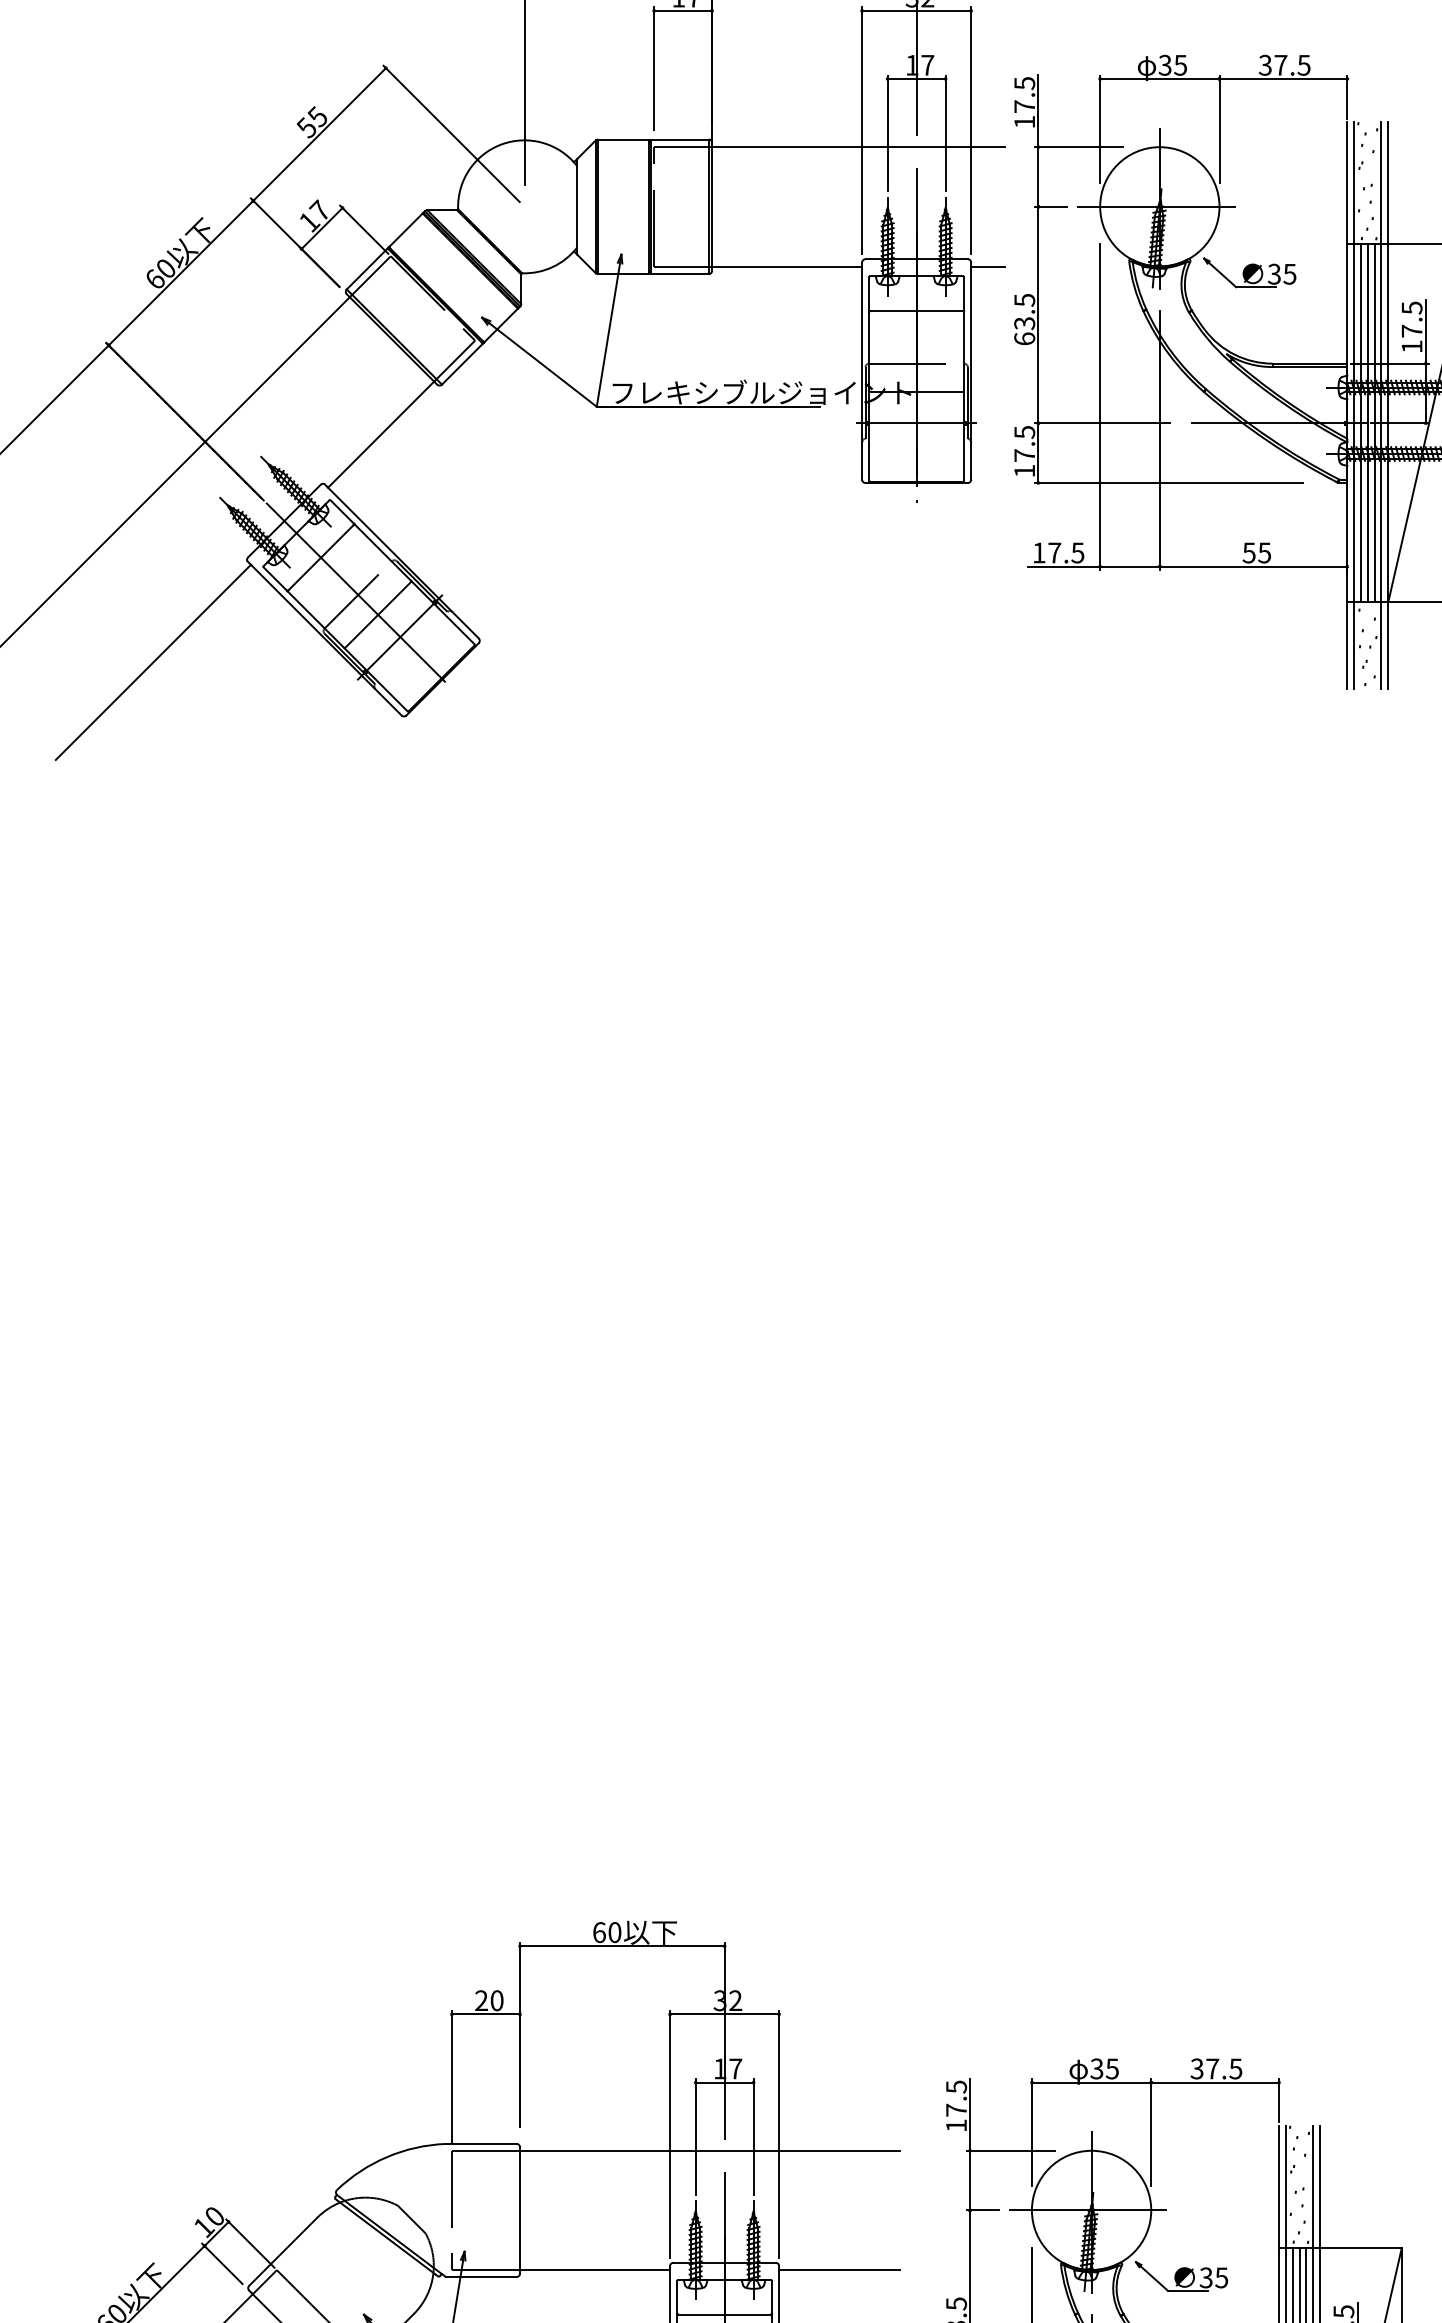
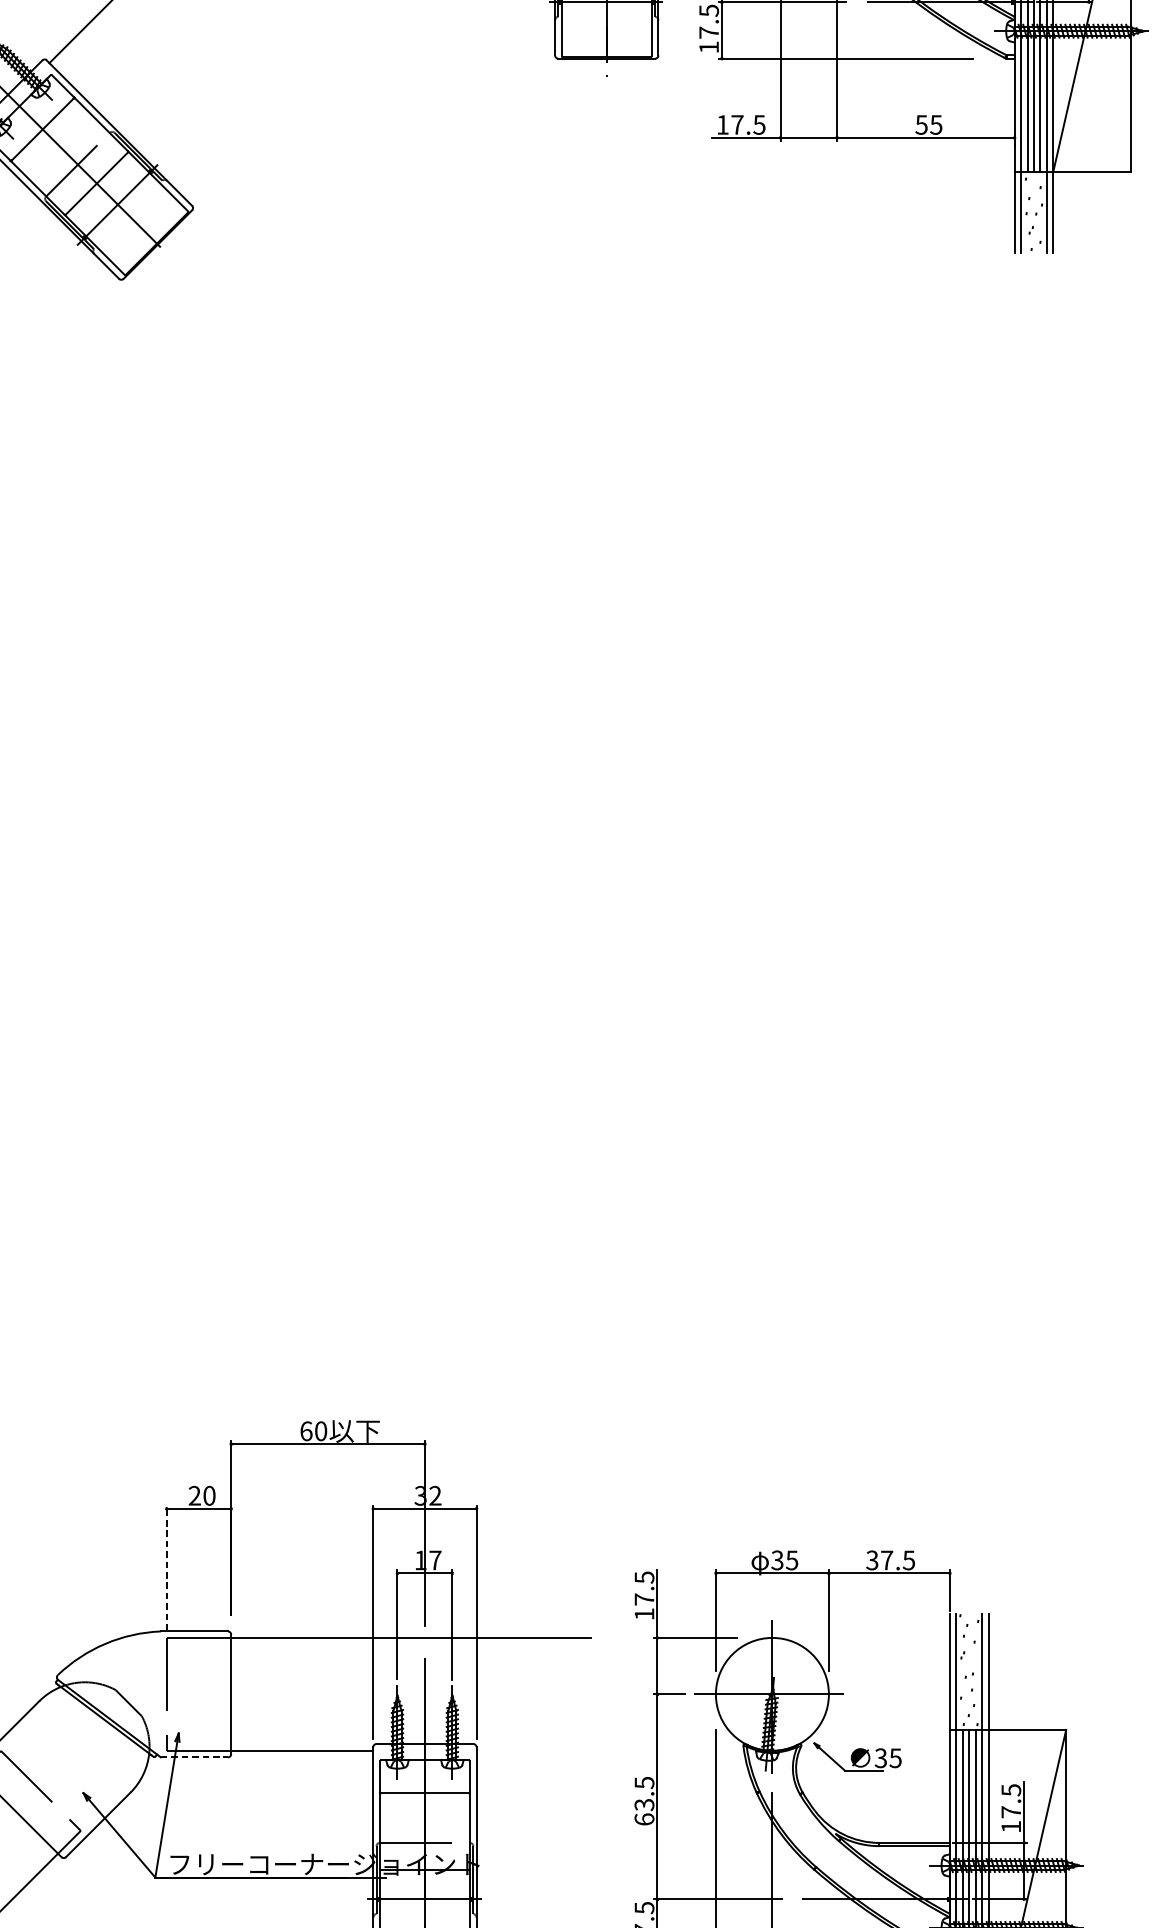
line: (451, 2076) -> (166, 1567), solid -> dashed
line: (839, 2270) -> (533, 1751), removed
line: (481, 2276) -> (194, 1756), solid -> dashed

